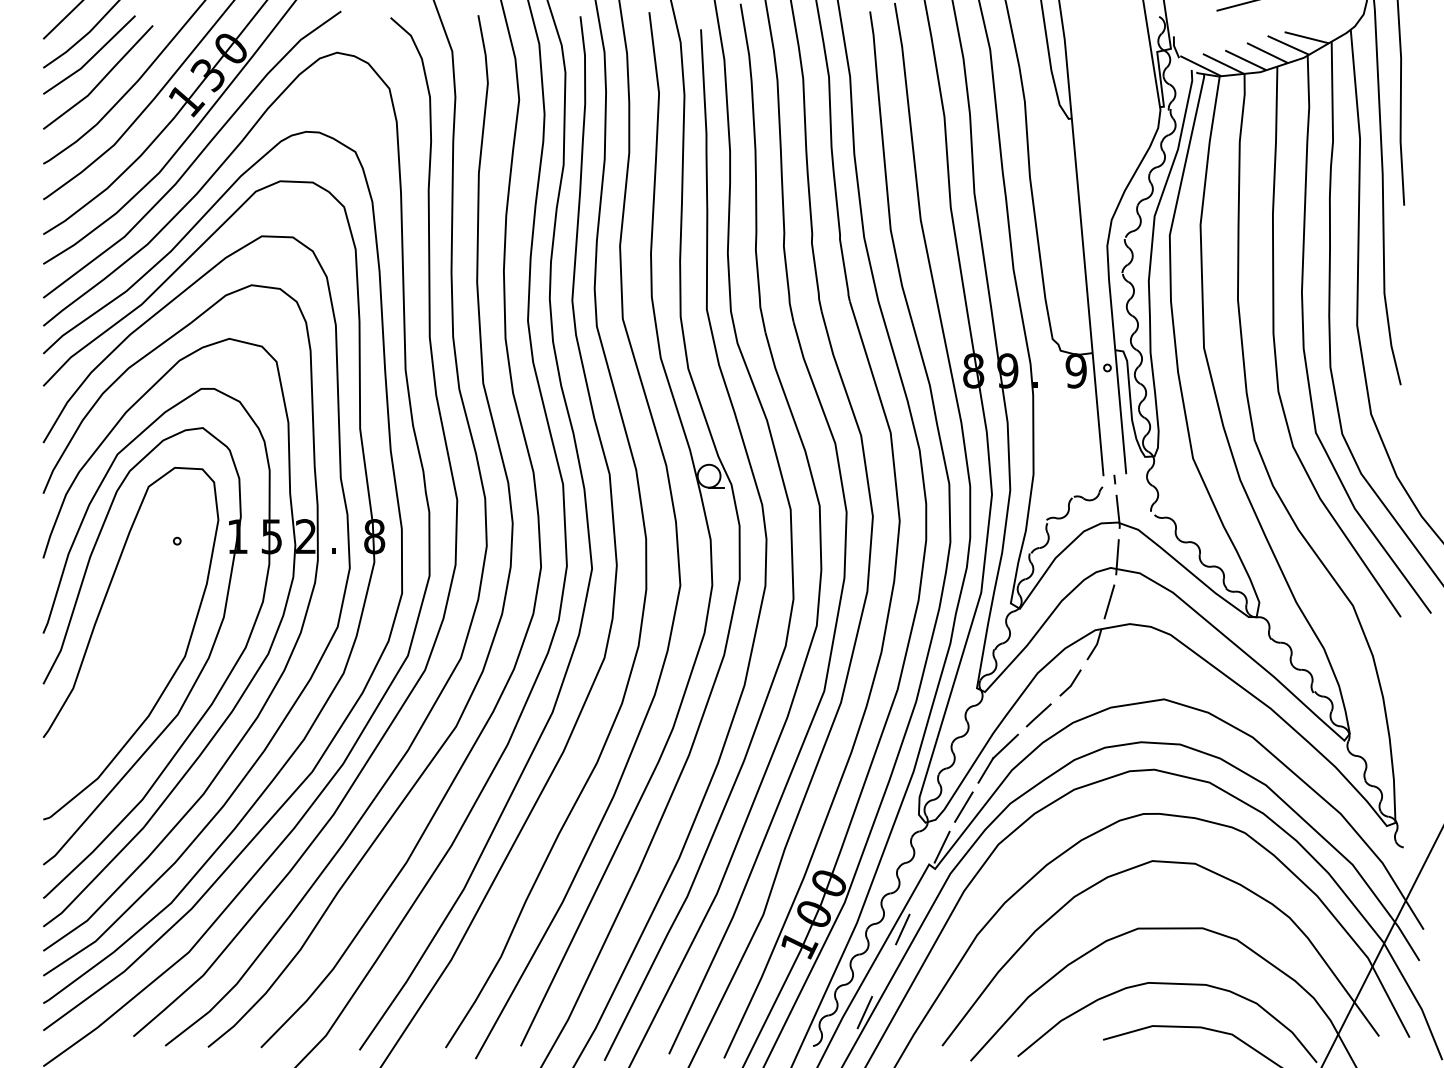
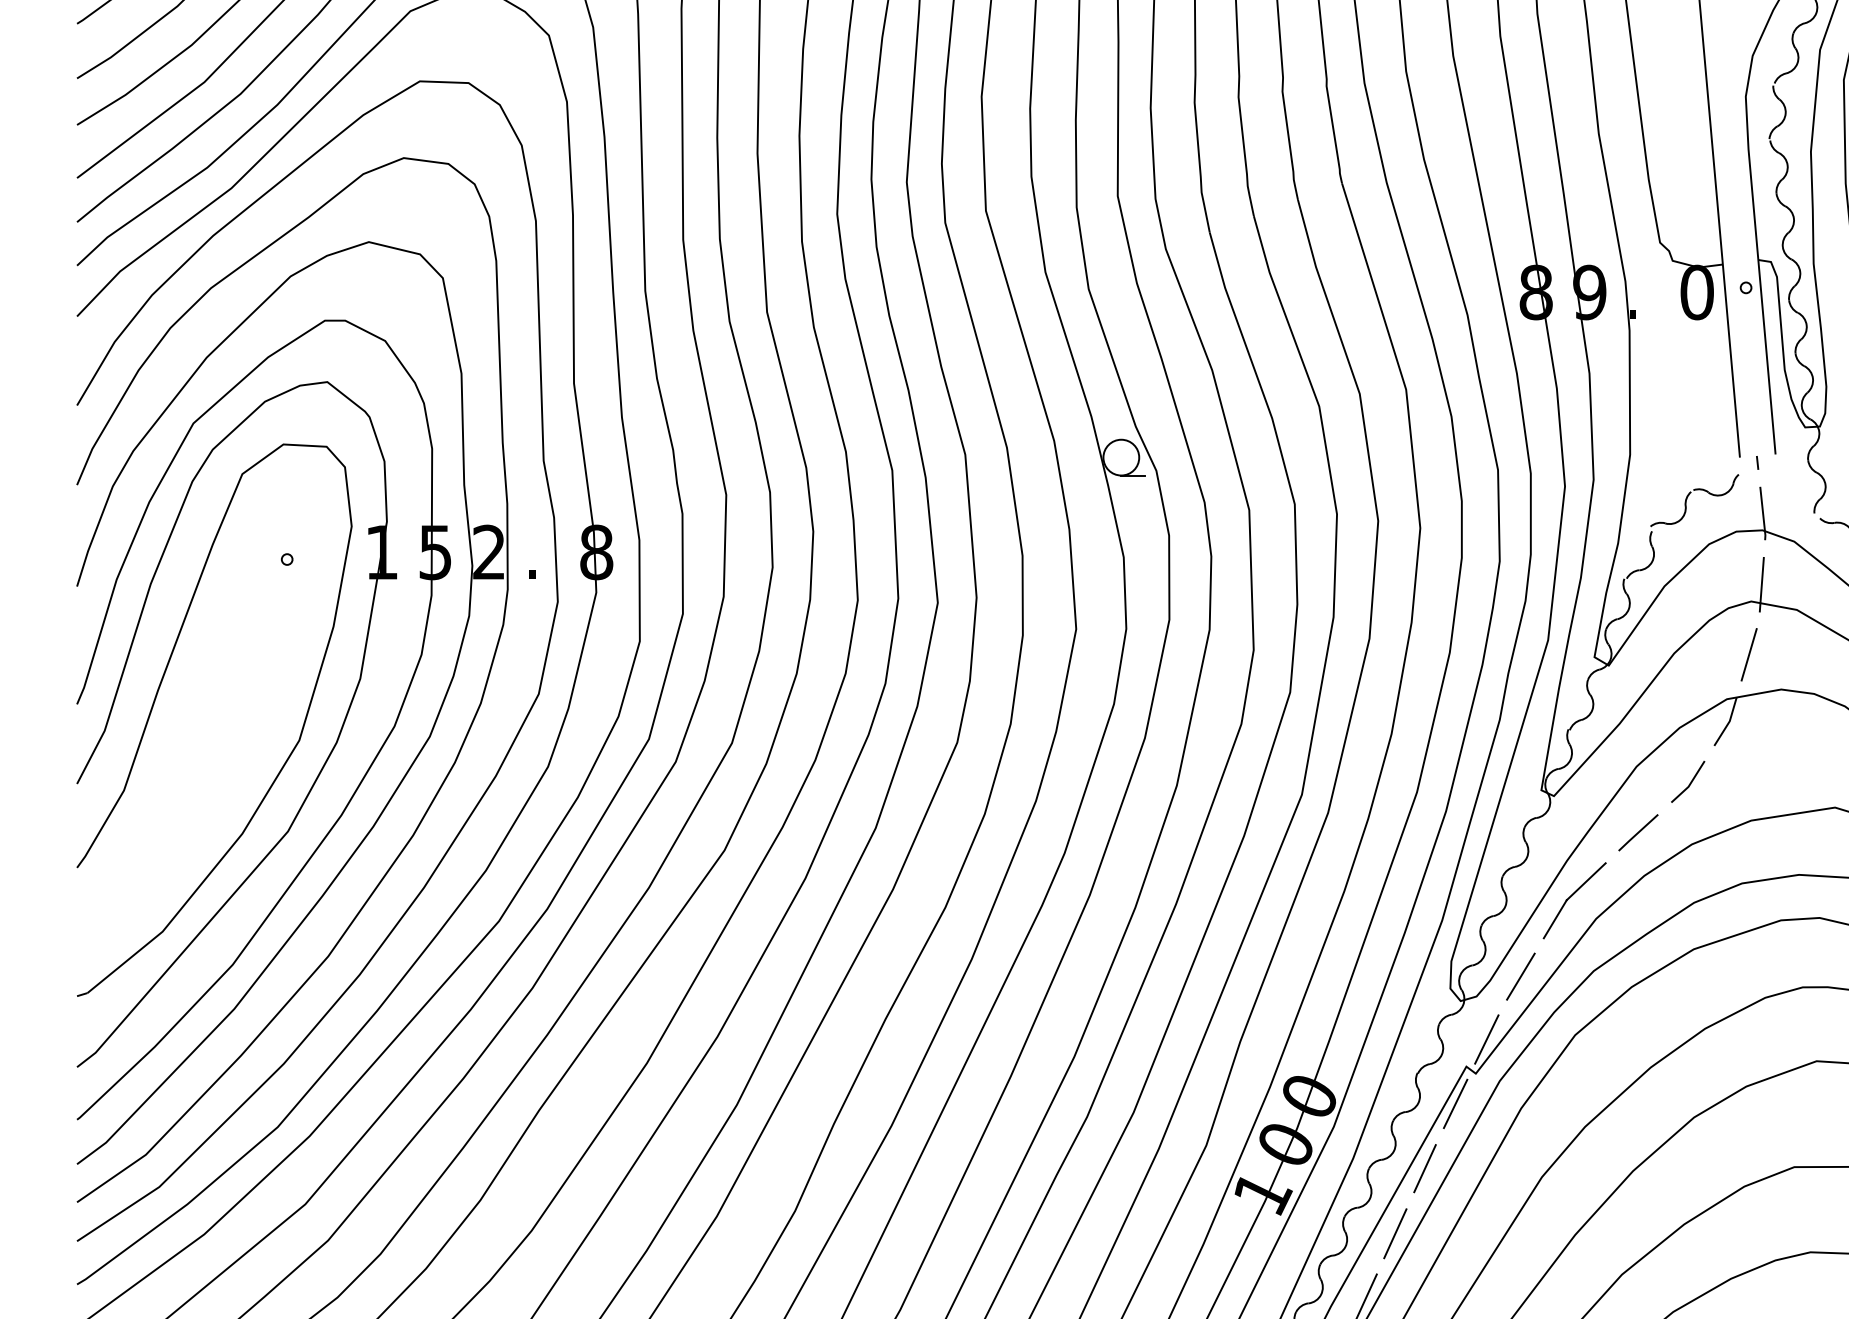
text: (1075, 371) -> (1695, 293), 9 -> 0
line: (921, 887) -> (1454, 1102), added
line: (883, 970) -> (1394, 1232), added

